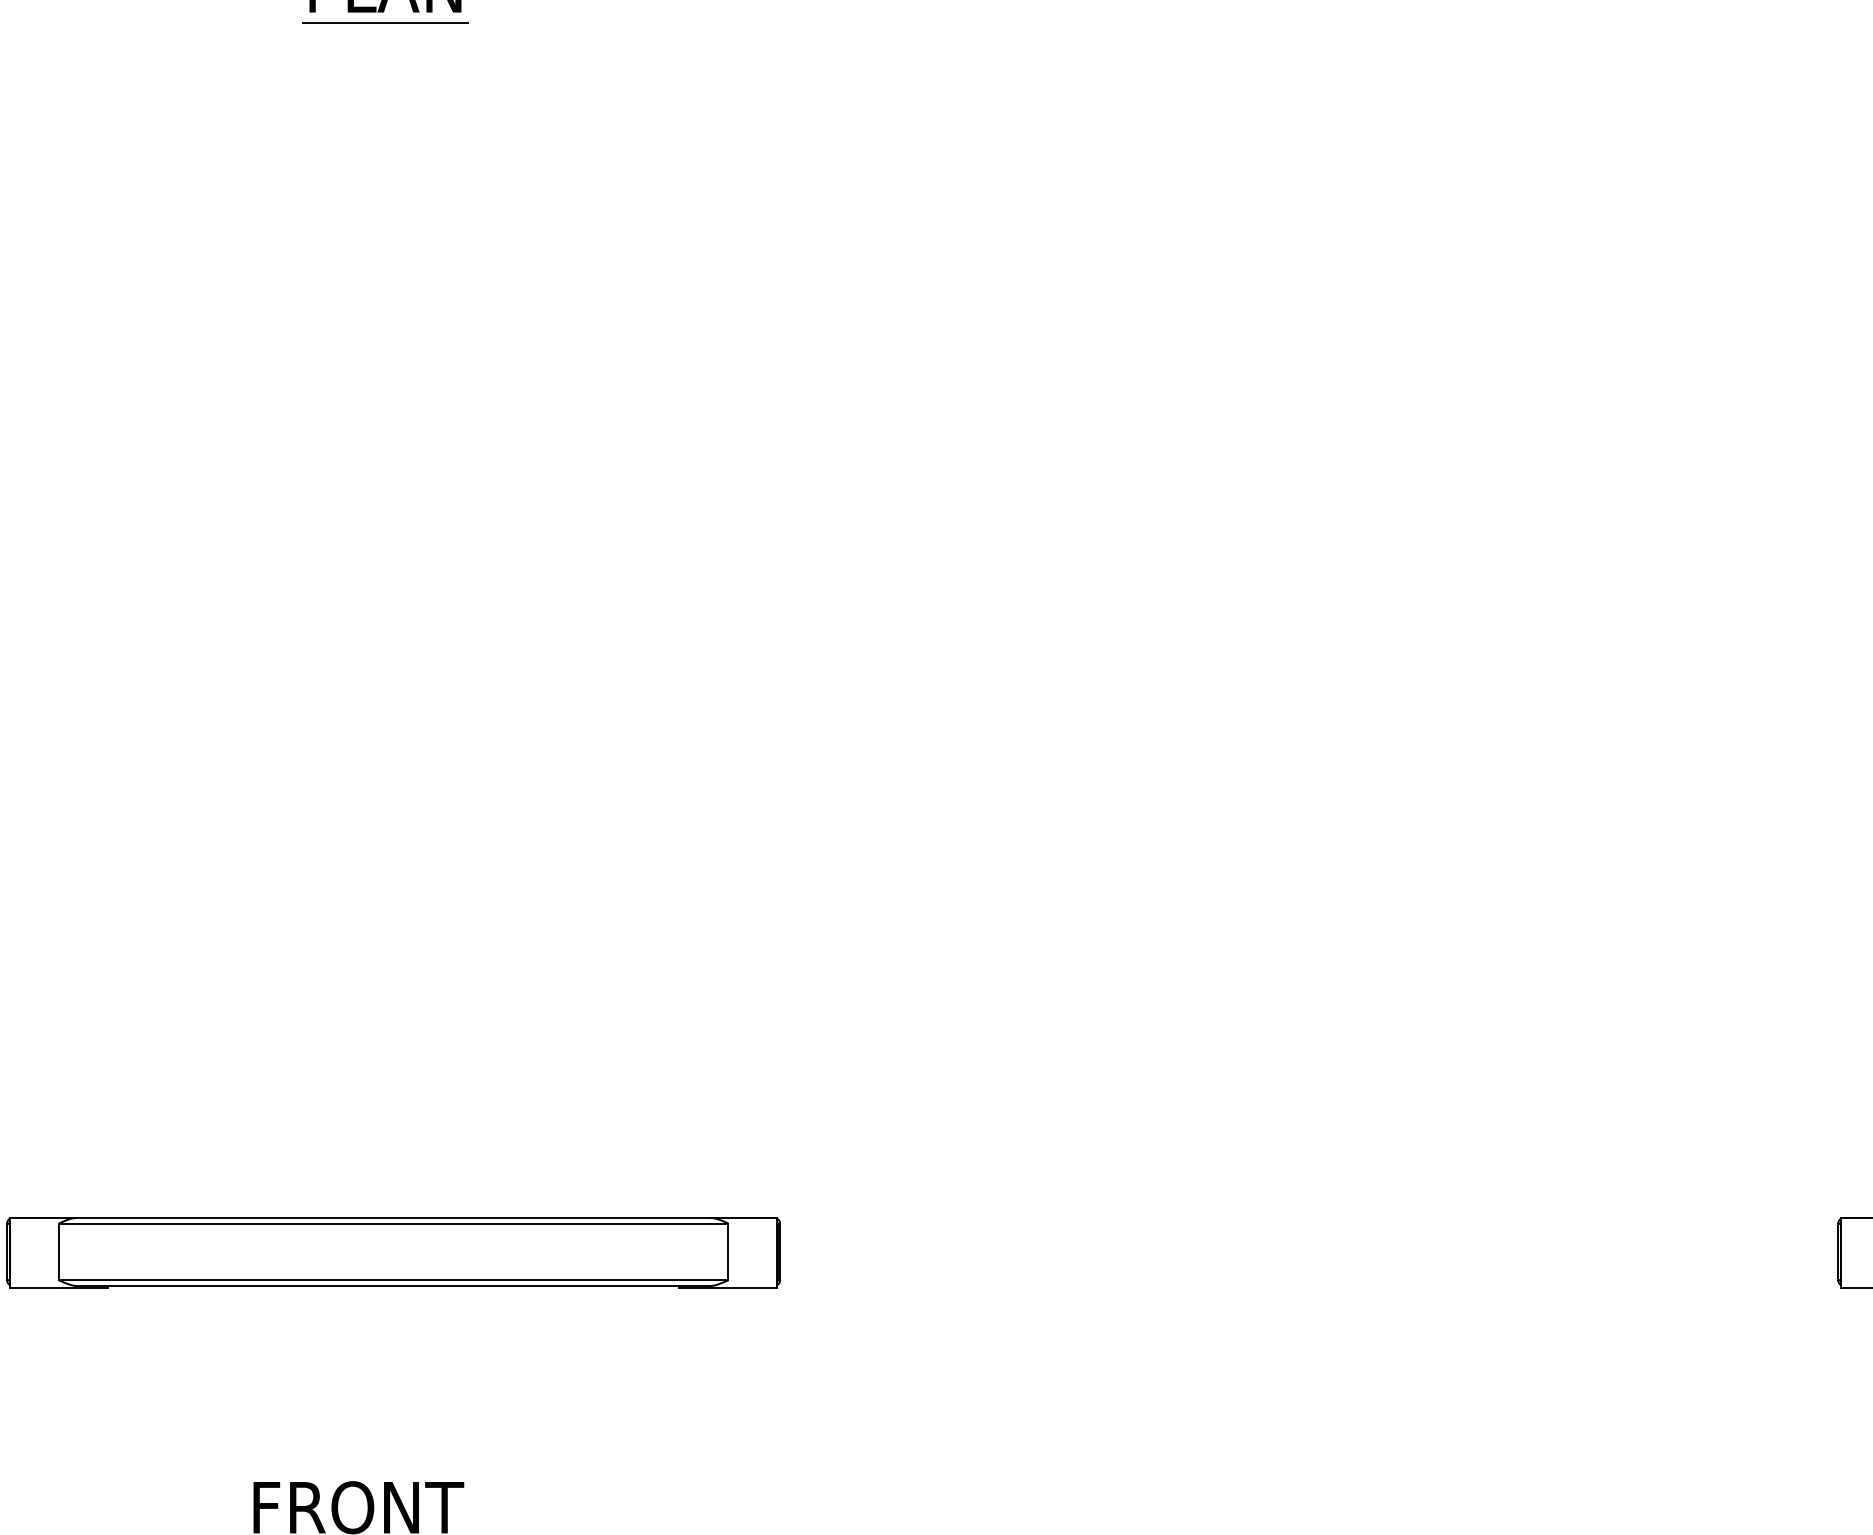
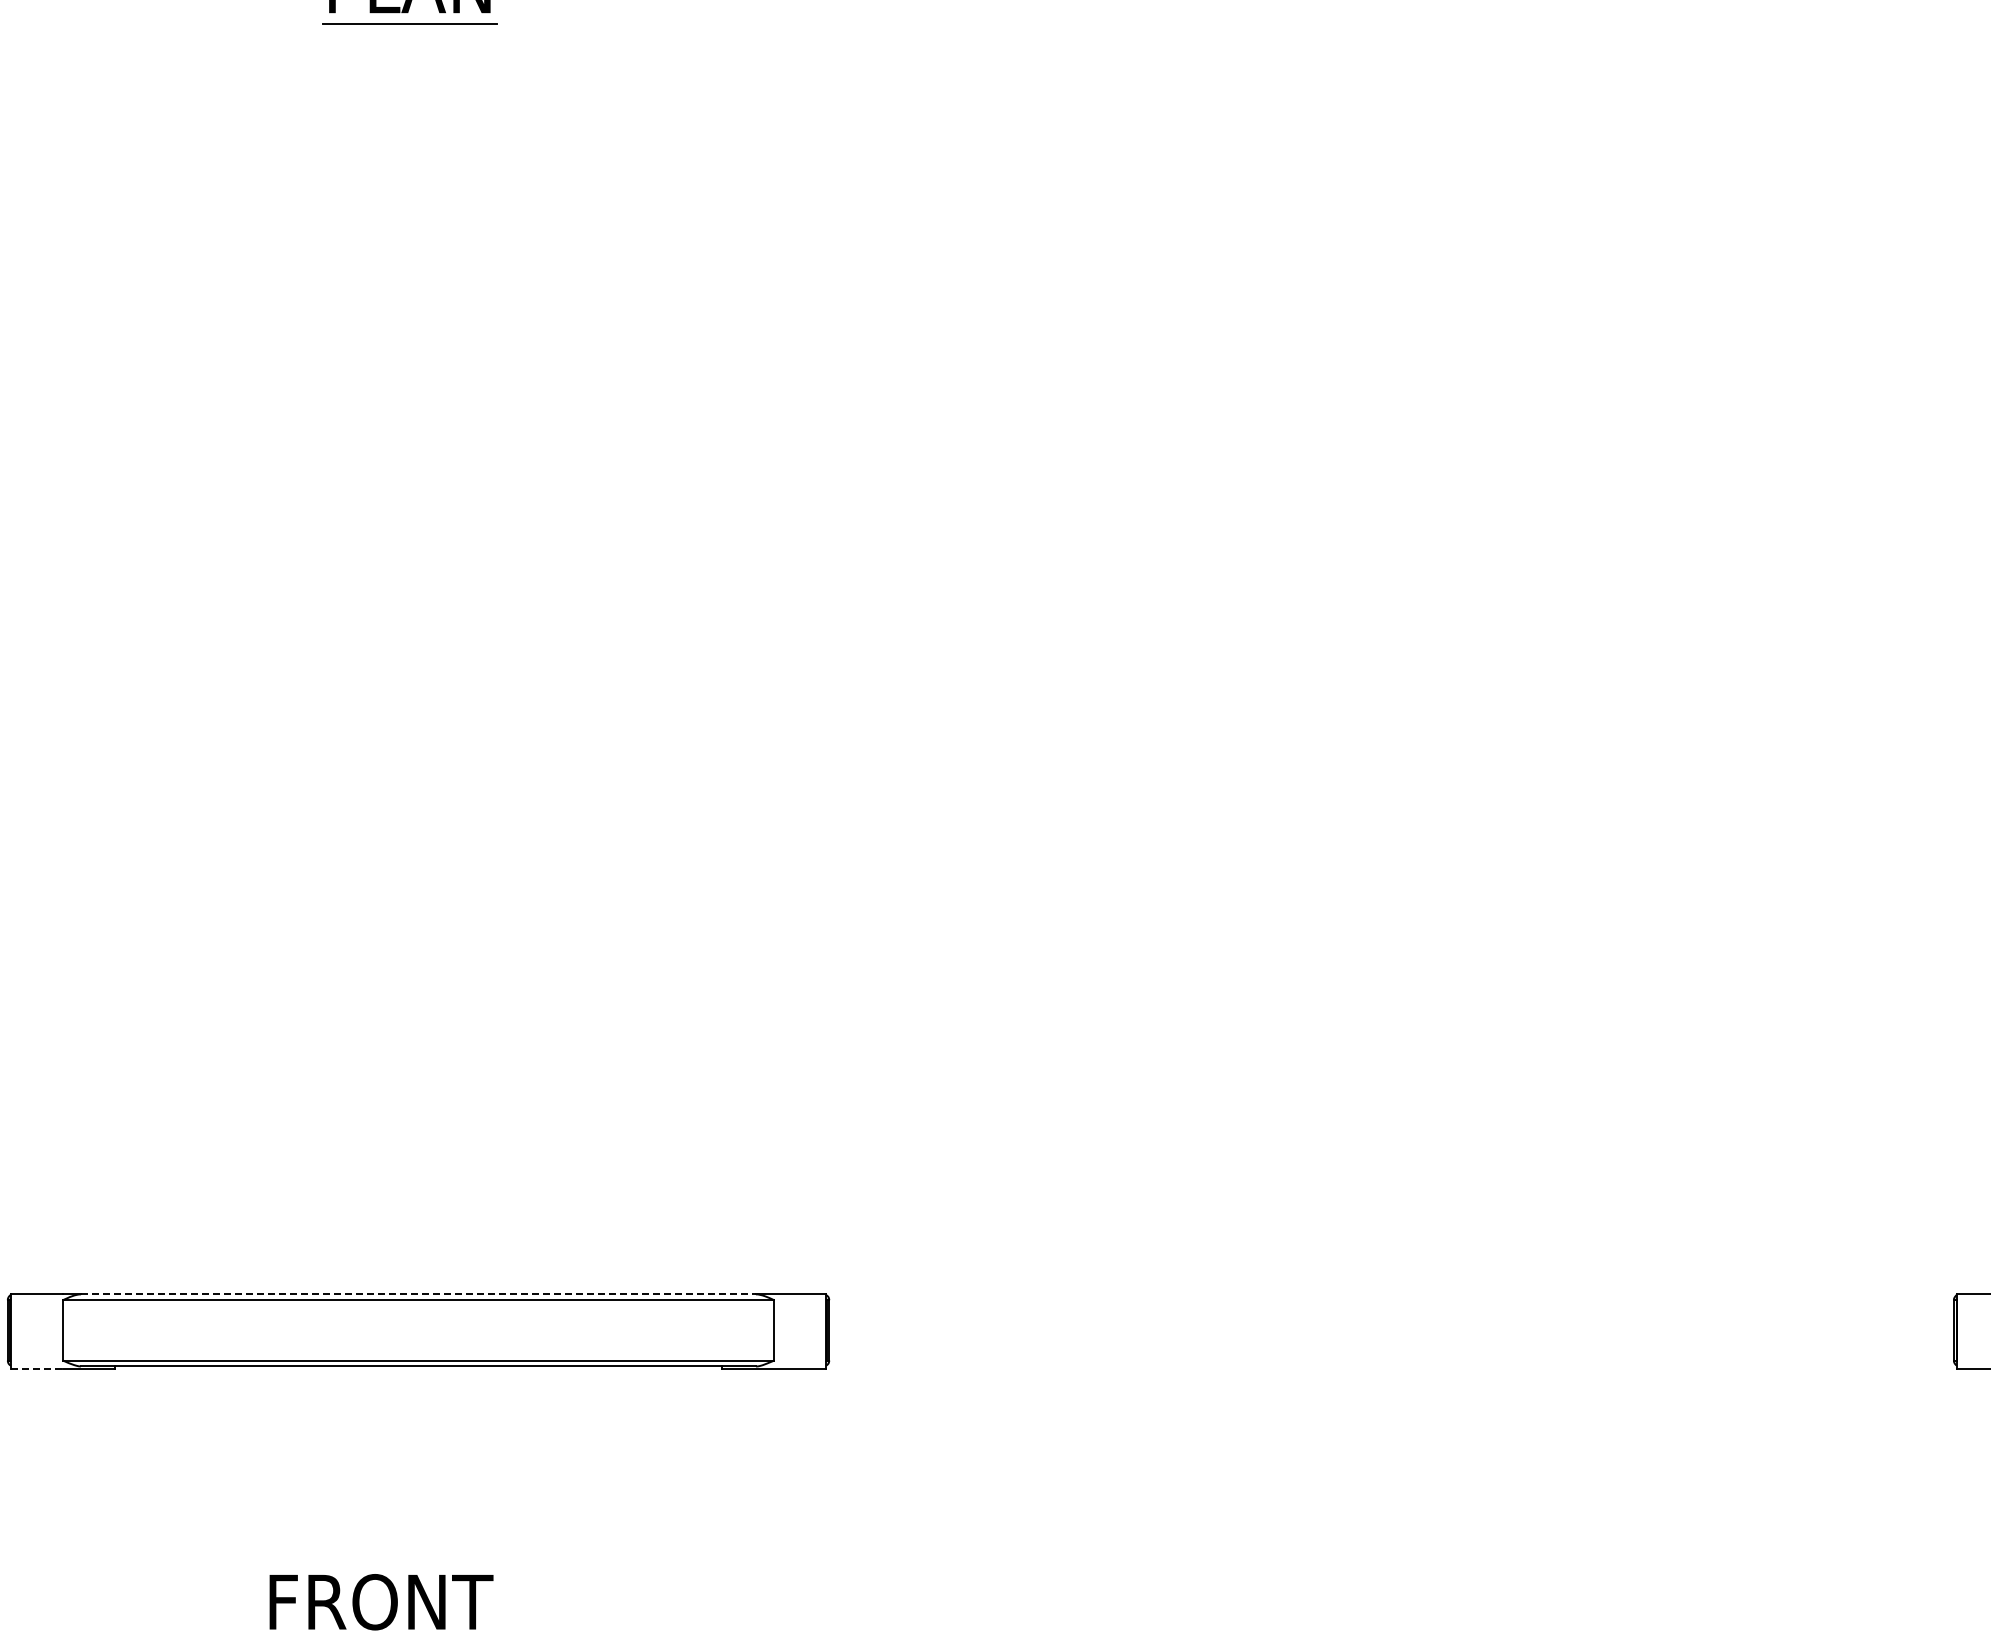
line: (393, 1218) -> (418, 1294), solid -> dashed
line: (35, 1287) -> (37, 1368), solid -> dashed

